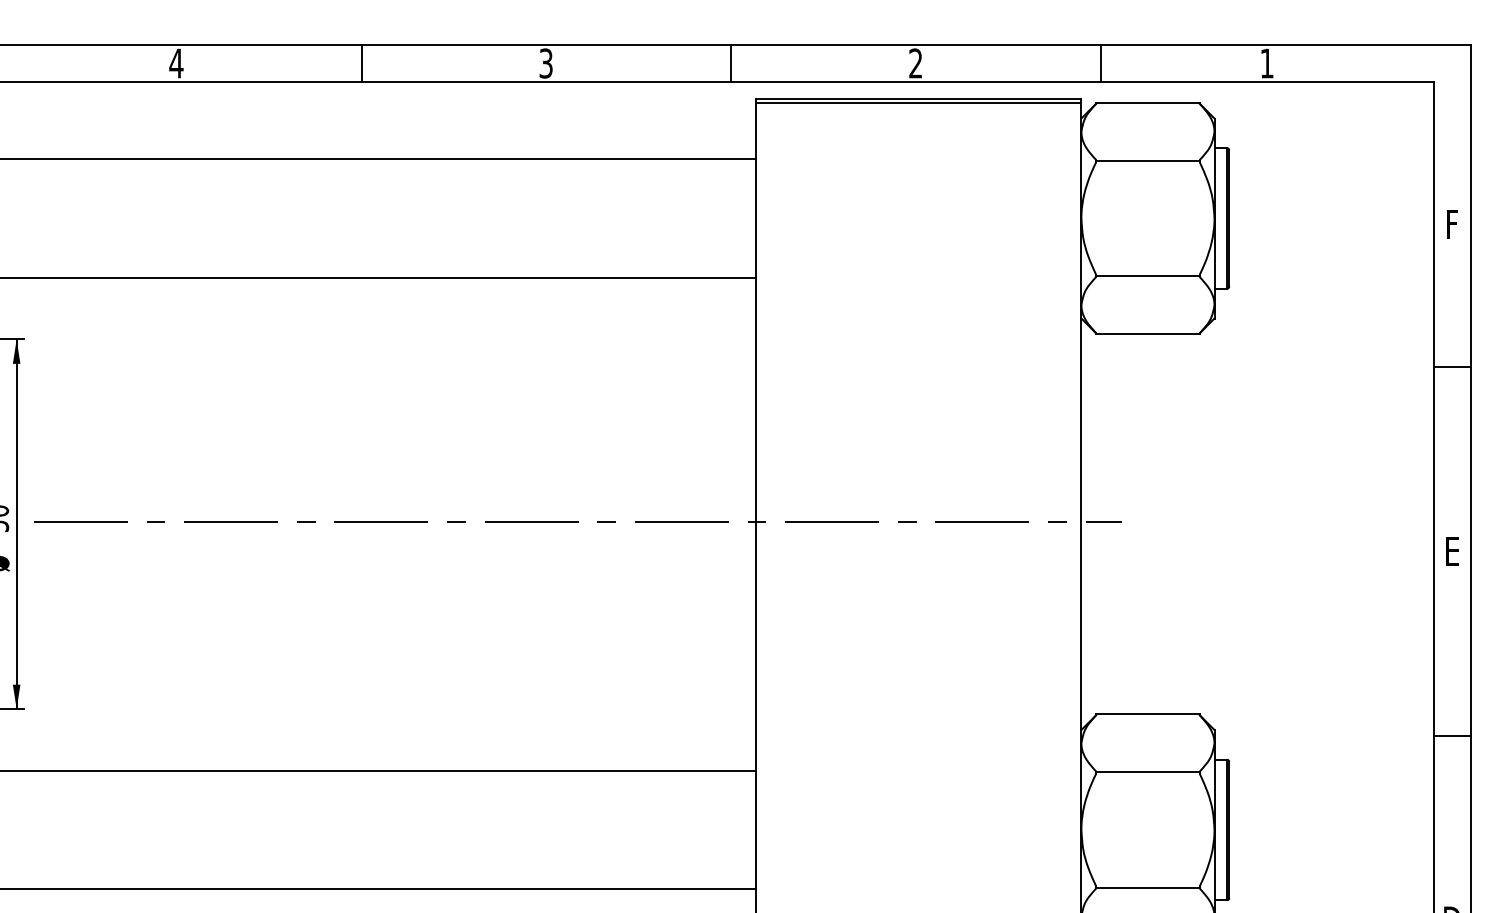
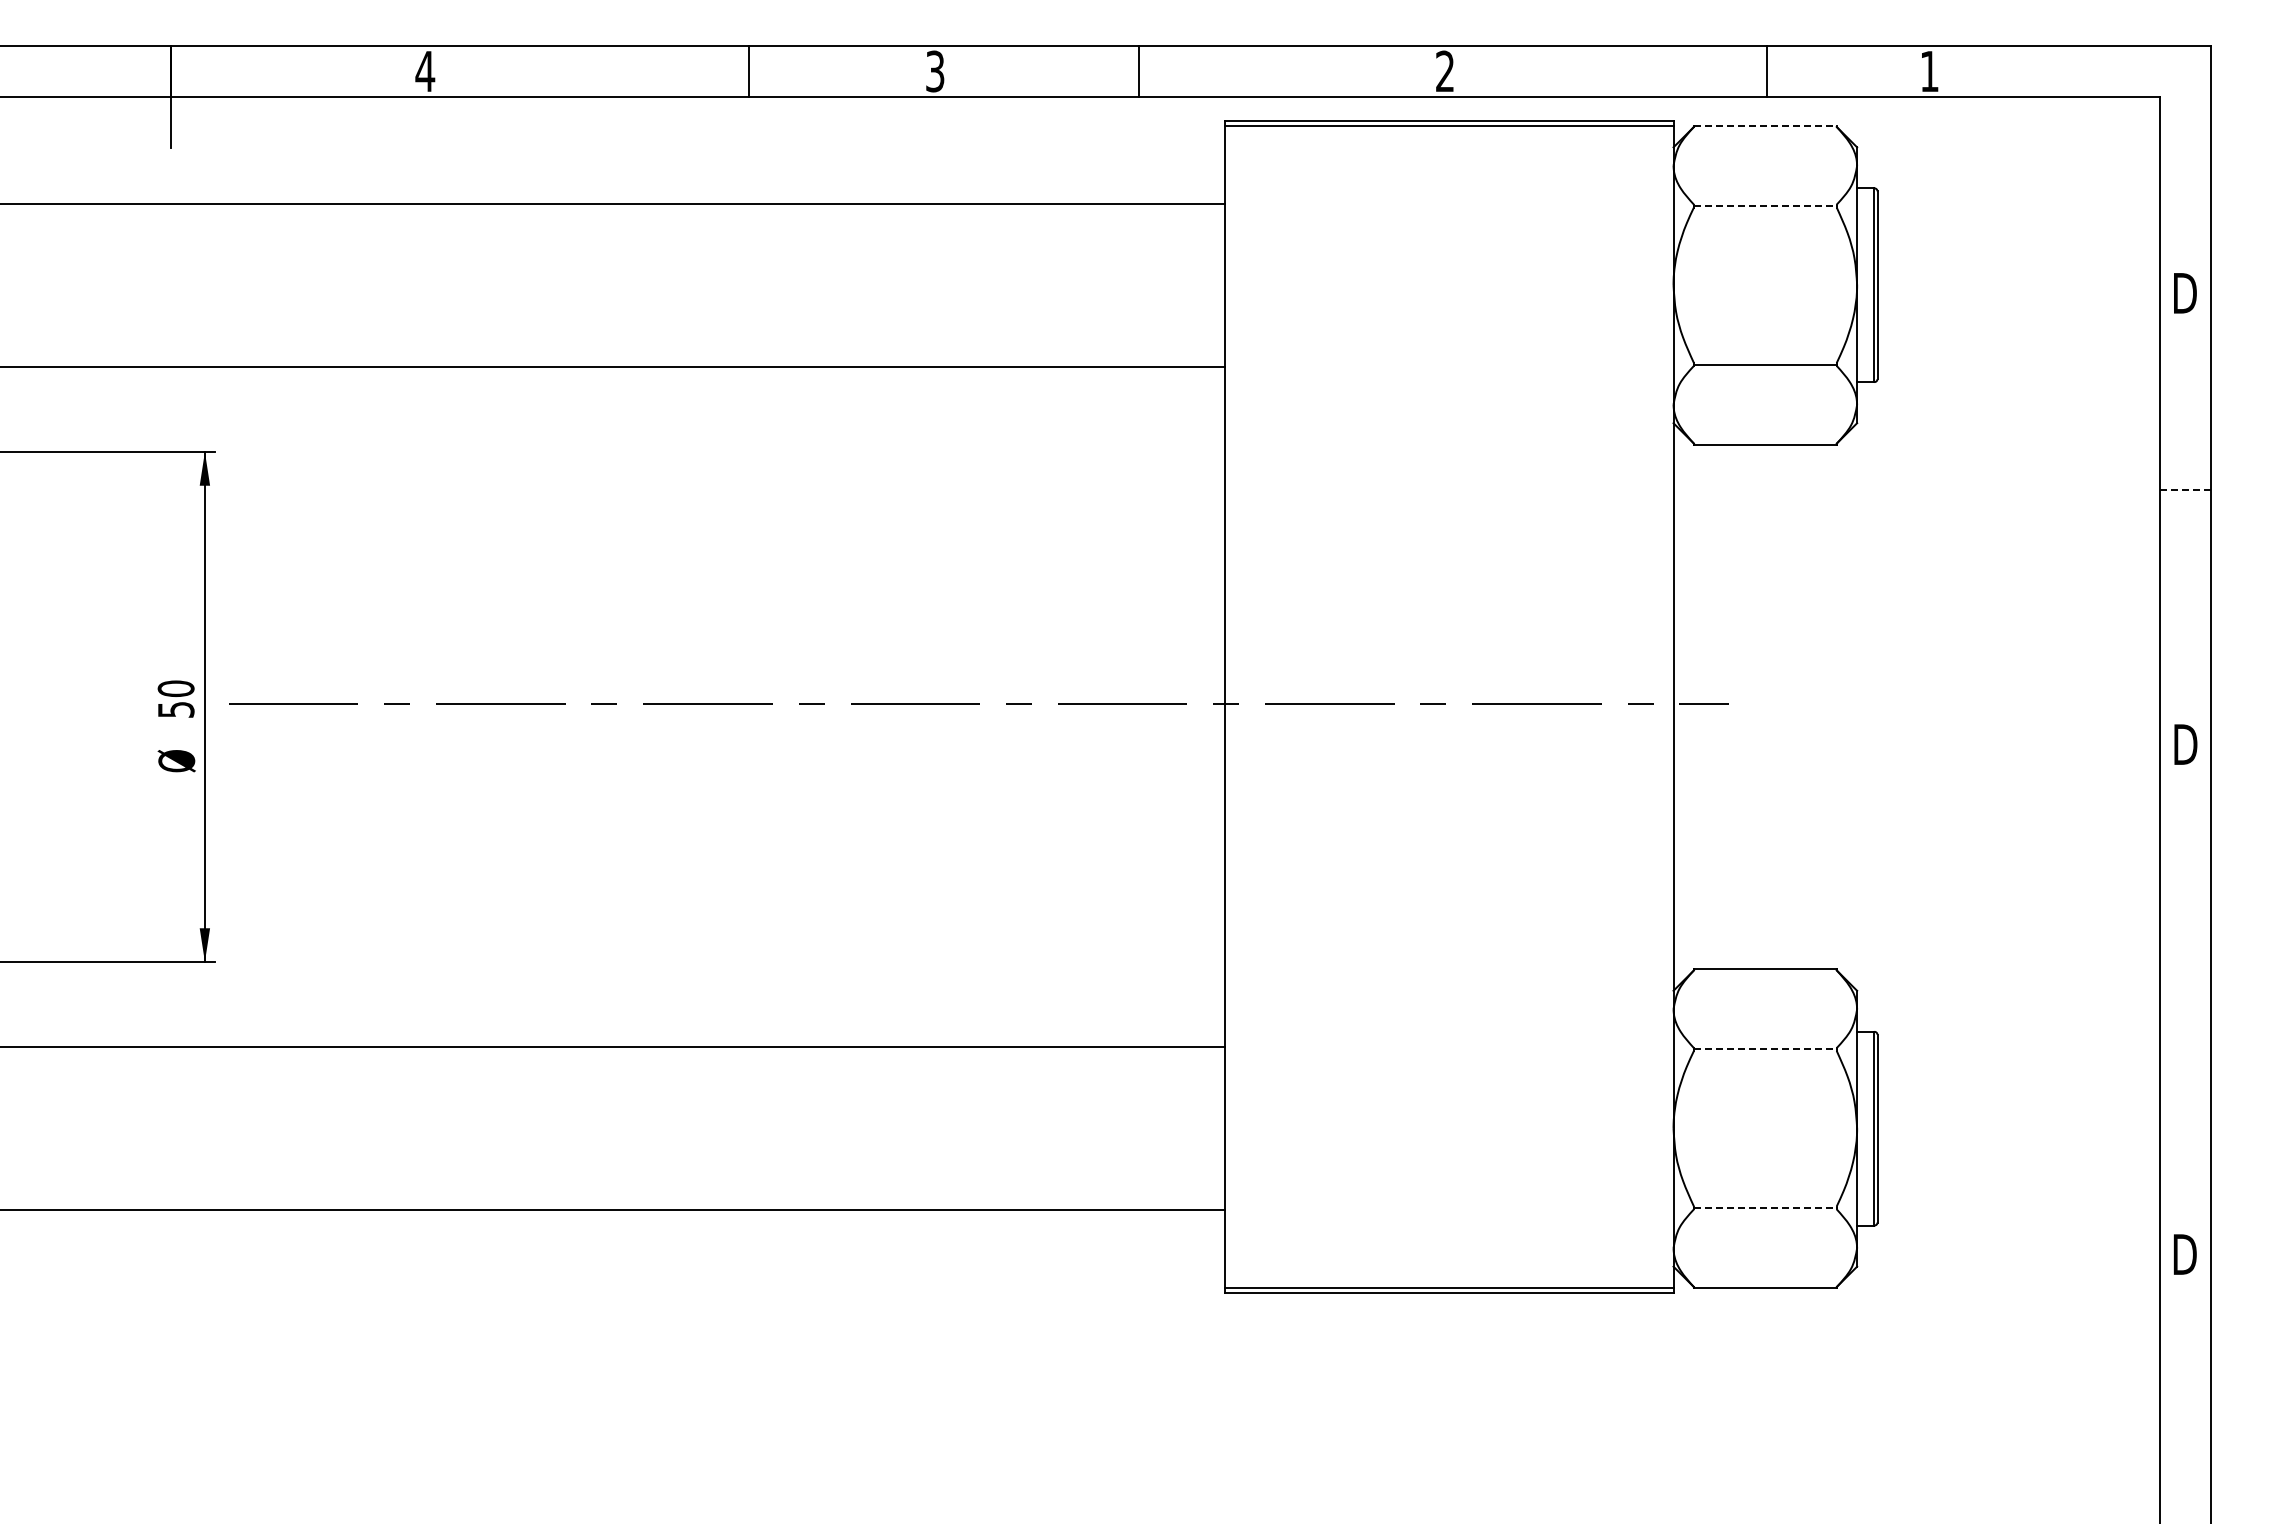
line: (361, 62) -> (748, 70), moved
line: (731, 62) -> (1138, 70), moved
line: (1100, 62) -> (1766, 70), moved
line: (1148, 102) -> (1765, 125), solid -> dashed
line: (1148, 160) -> (1765, 205), solid -> dashed
text: (1452, 224) -> (2185, 293), F -> D
line: (1452, 366) -> (2185, 489), solid -> dashed
text: (1452, 551) -> (2185, 744), E -> D
line: (1451, 736) -> (2184, 999), removed
line: (1148, 772) -> (1765, 1049), solid -> dashed
line: (1148, 887) -> (1765, 1208), solid -> dashed

